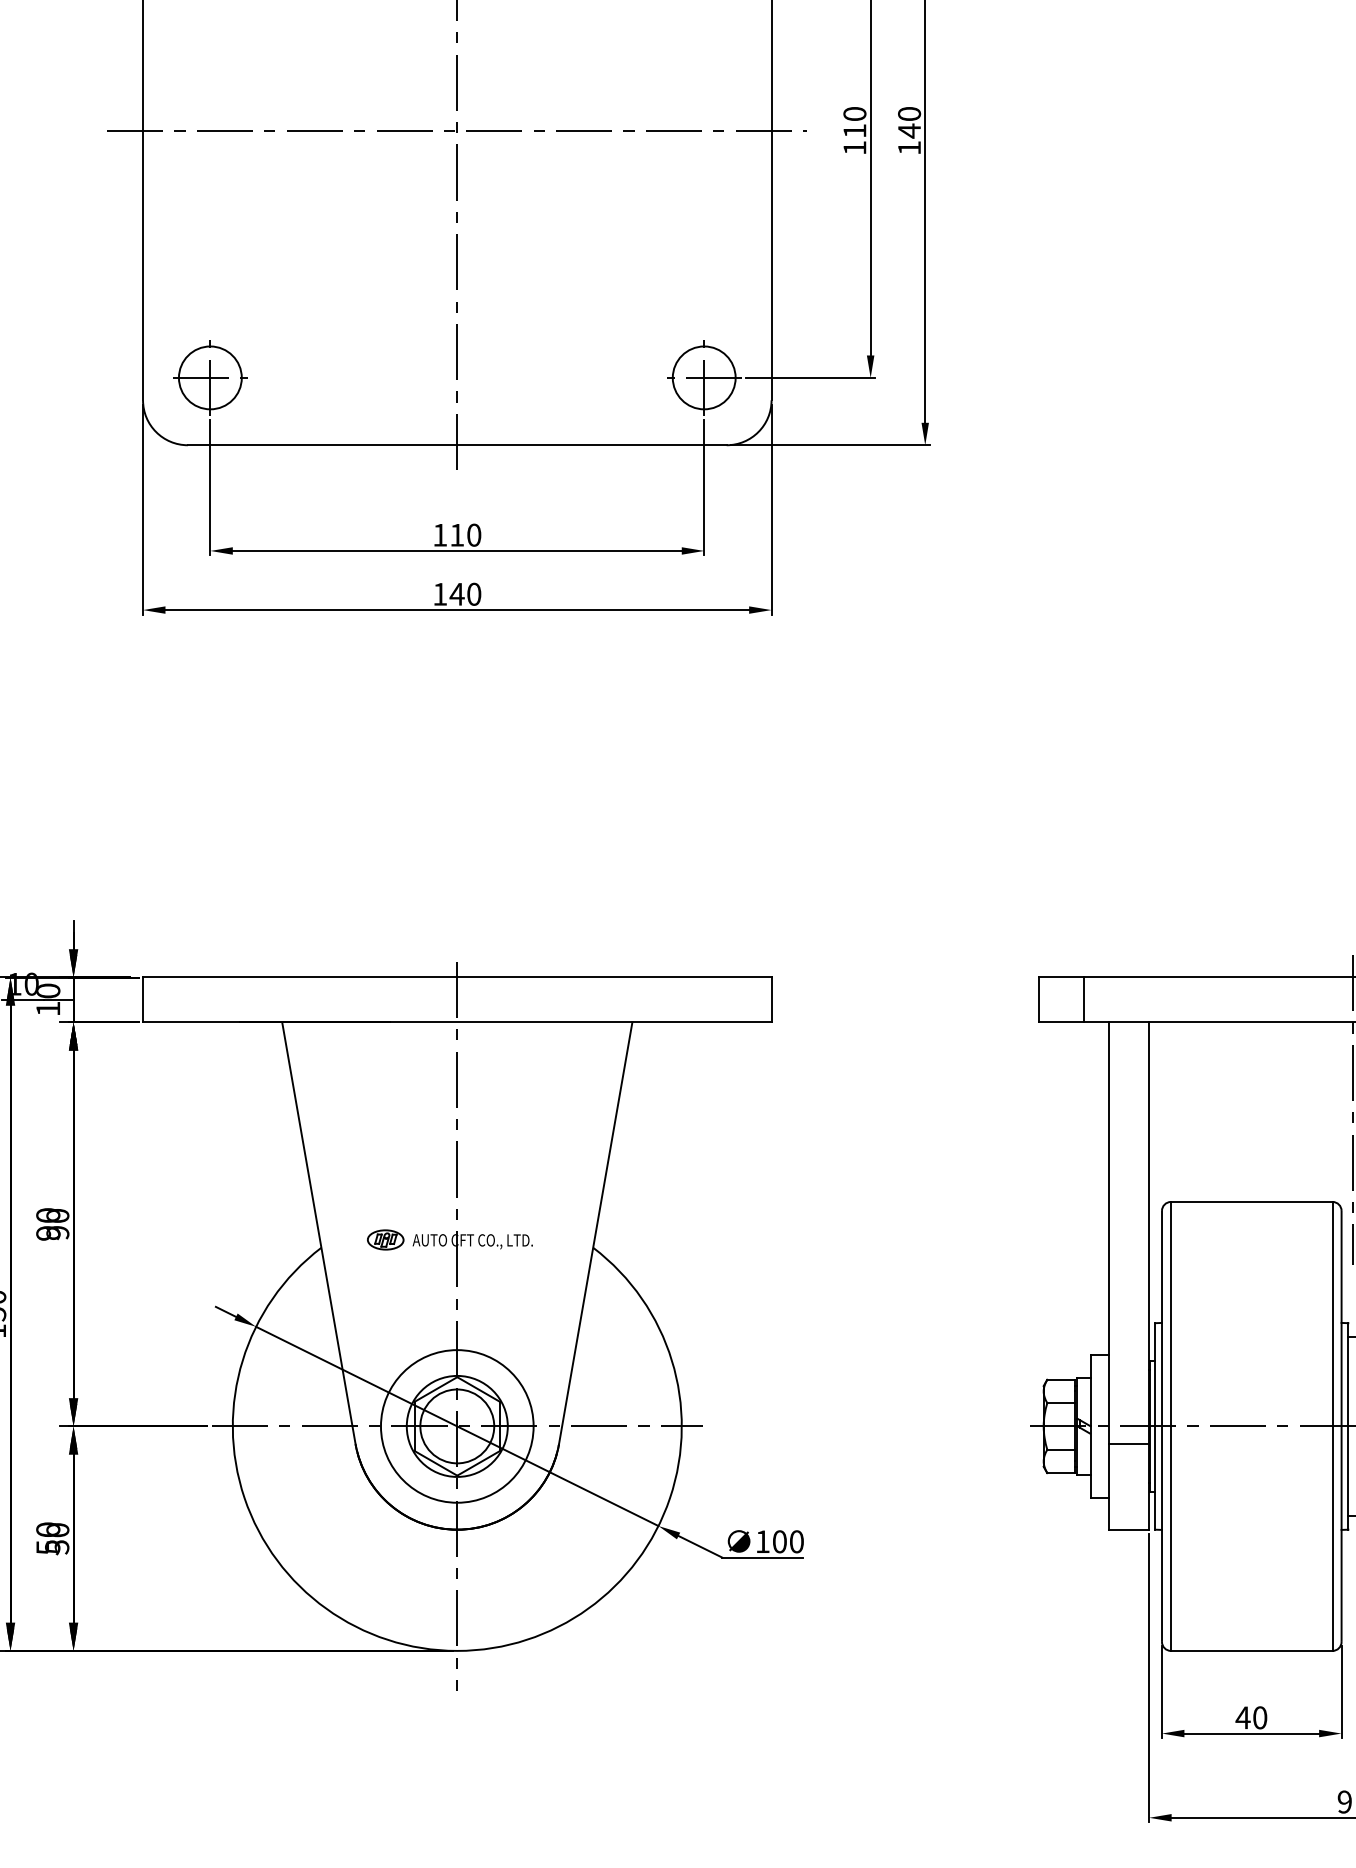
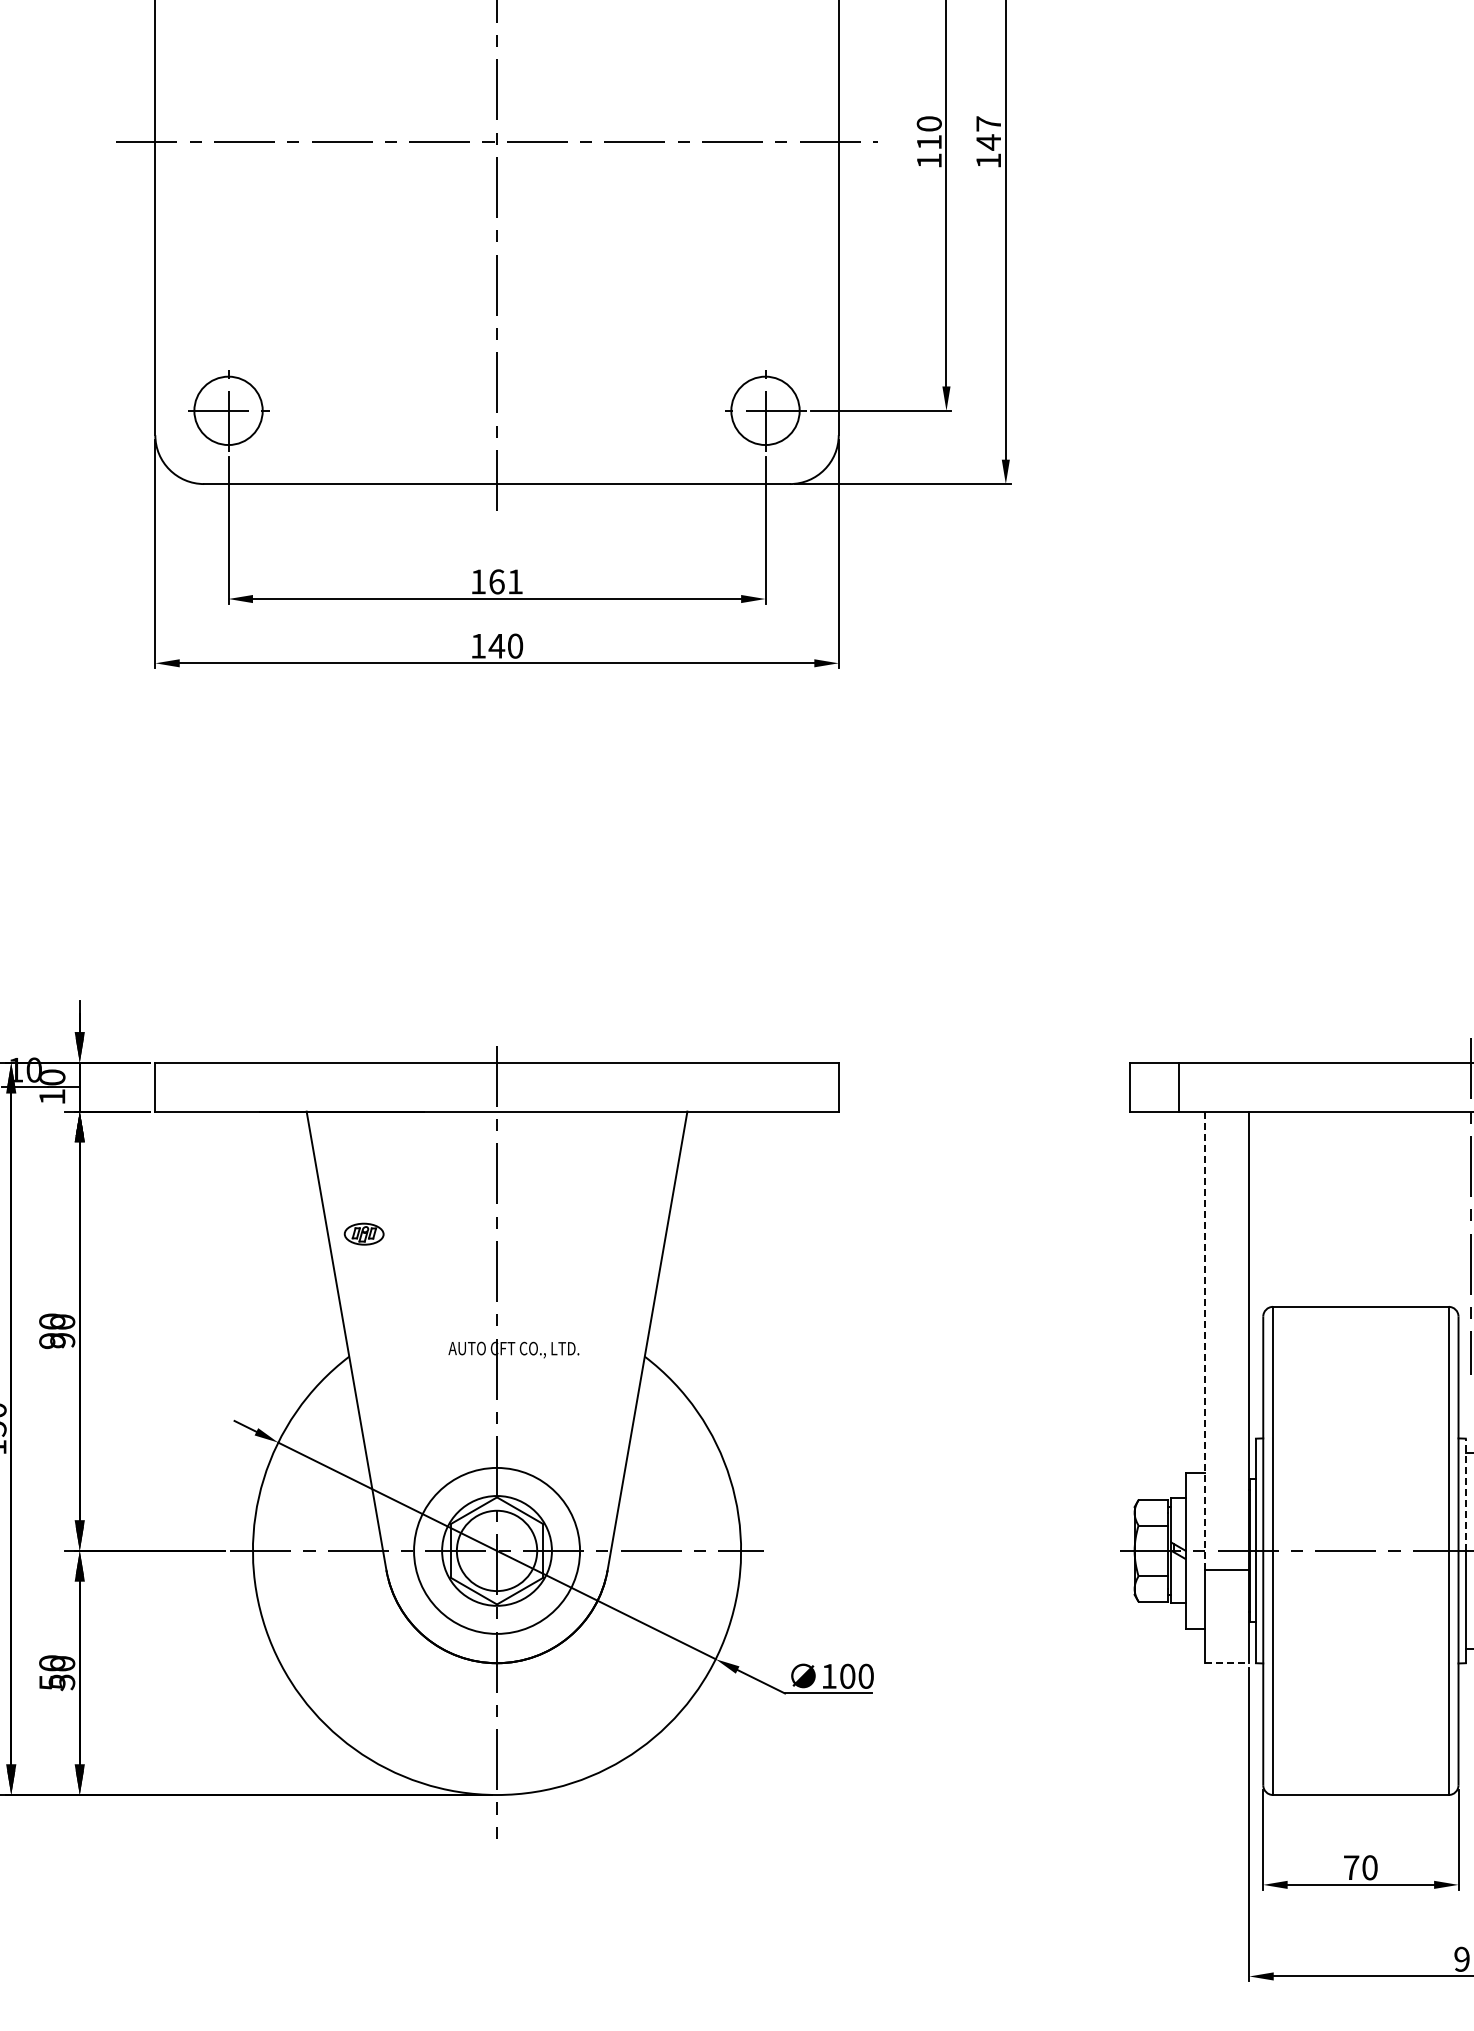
text: (909, 113) -> (988, 123), 140 -> 147
text: (466, 534) -> (506, 581), 110 -> 161
line: (1108, 1232) -> (1205, 1340), solid -> dashed
part: (385, 1239) -> (363, 1233), moved
line: (1348, 1374) -> (1465, 1494), solid -> dashed
line: (1129, 1529) -> (1227, 1663), solid -> dashed
text: (1243, 1717) -> (1351, 1867), 40 -> 70

